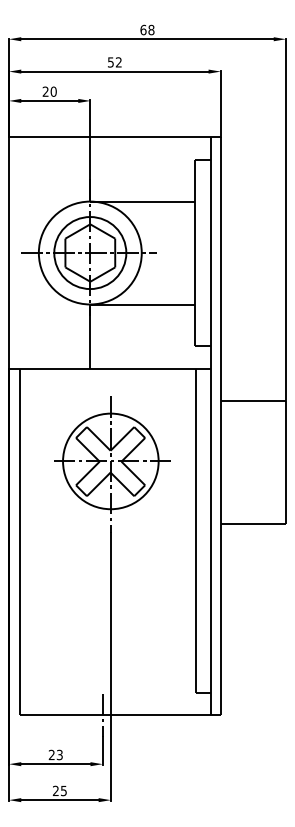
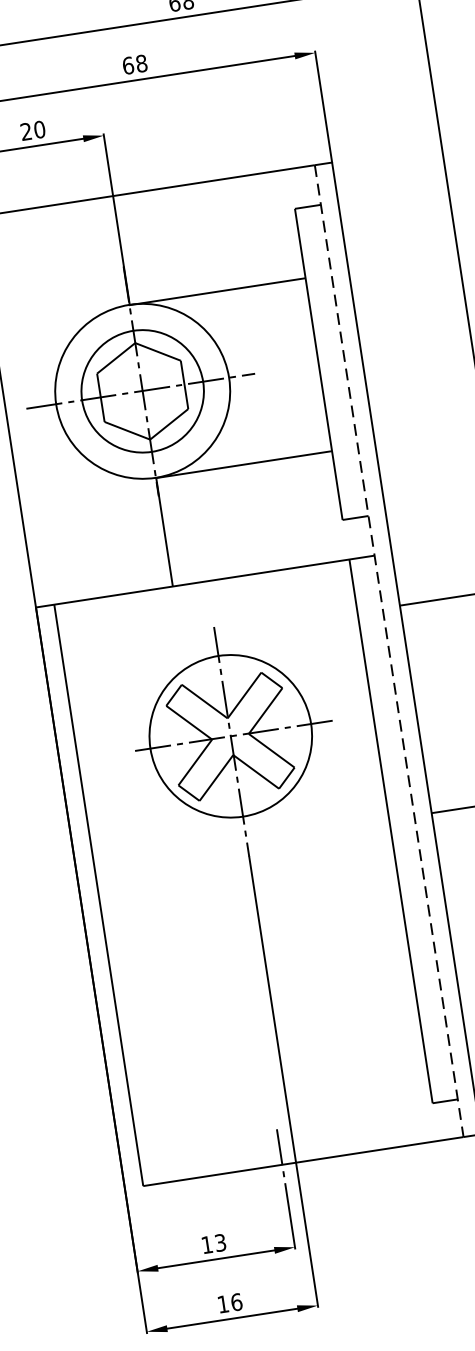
text: (114, 62) -> (134, 64), 52 -> 68
line: (210, 426) -> (389, 651), solid -> dashed
text: (51, 754) -> (206, 1244), 23 -> 13
text: (59, 790) -> (229, 1302), 25 -> 16

